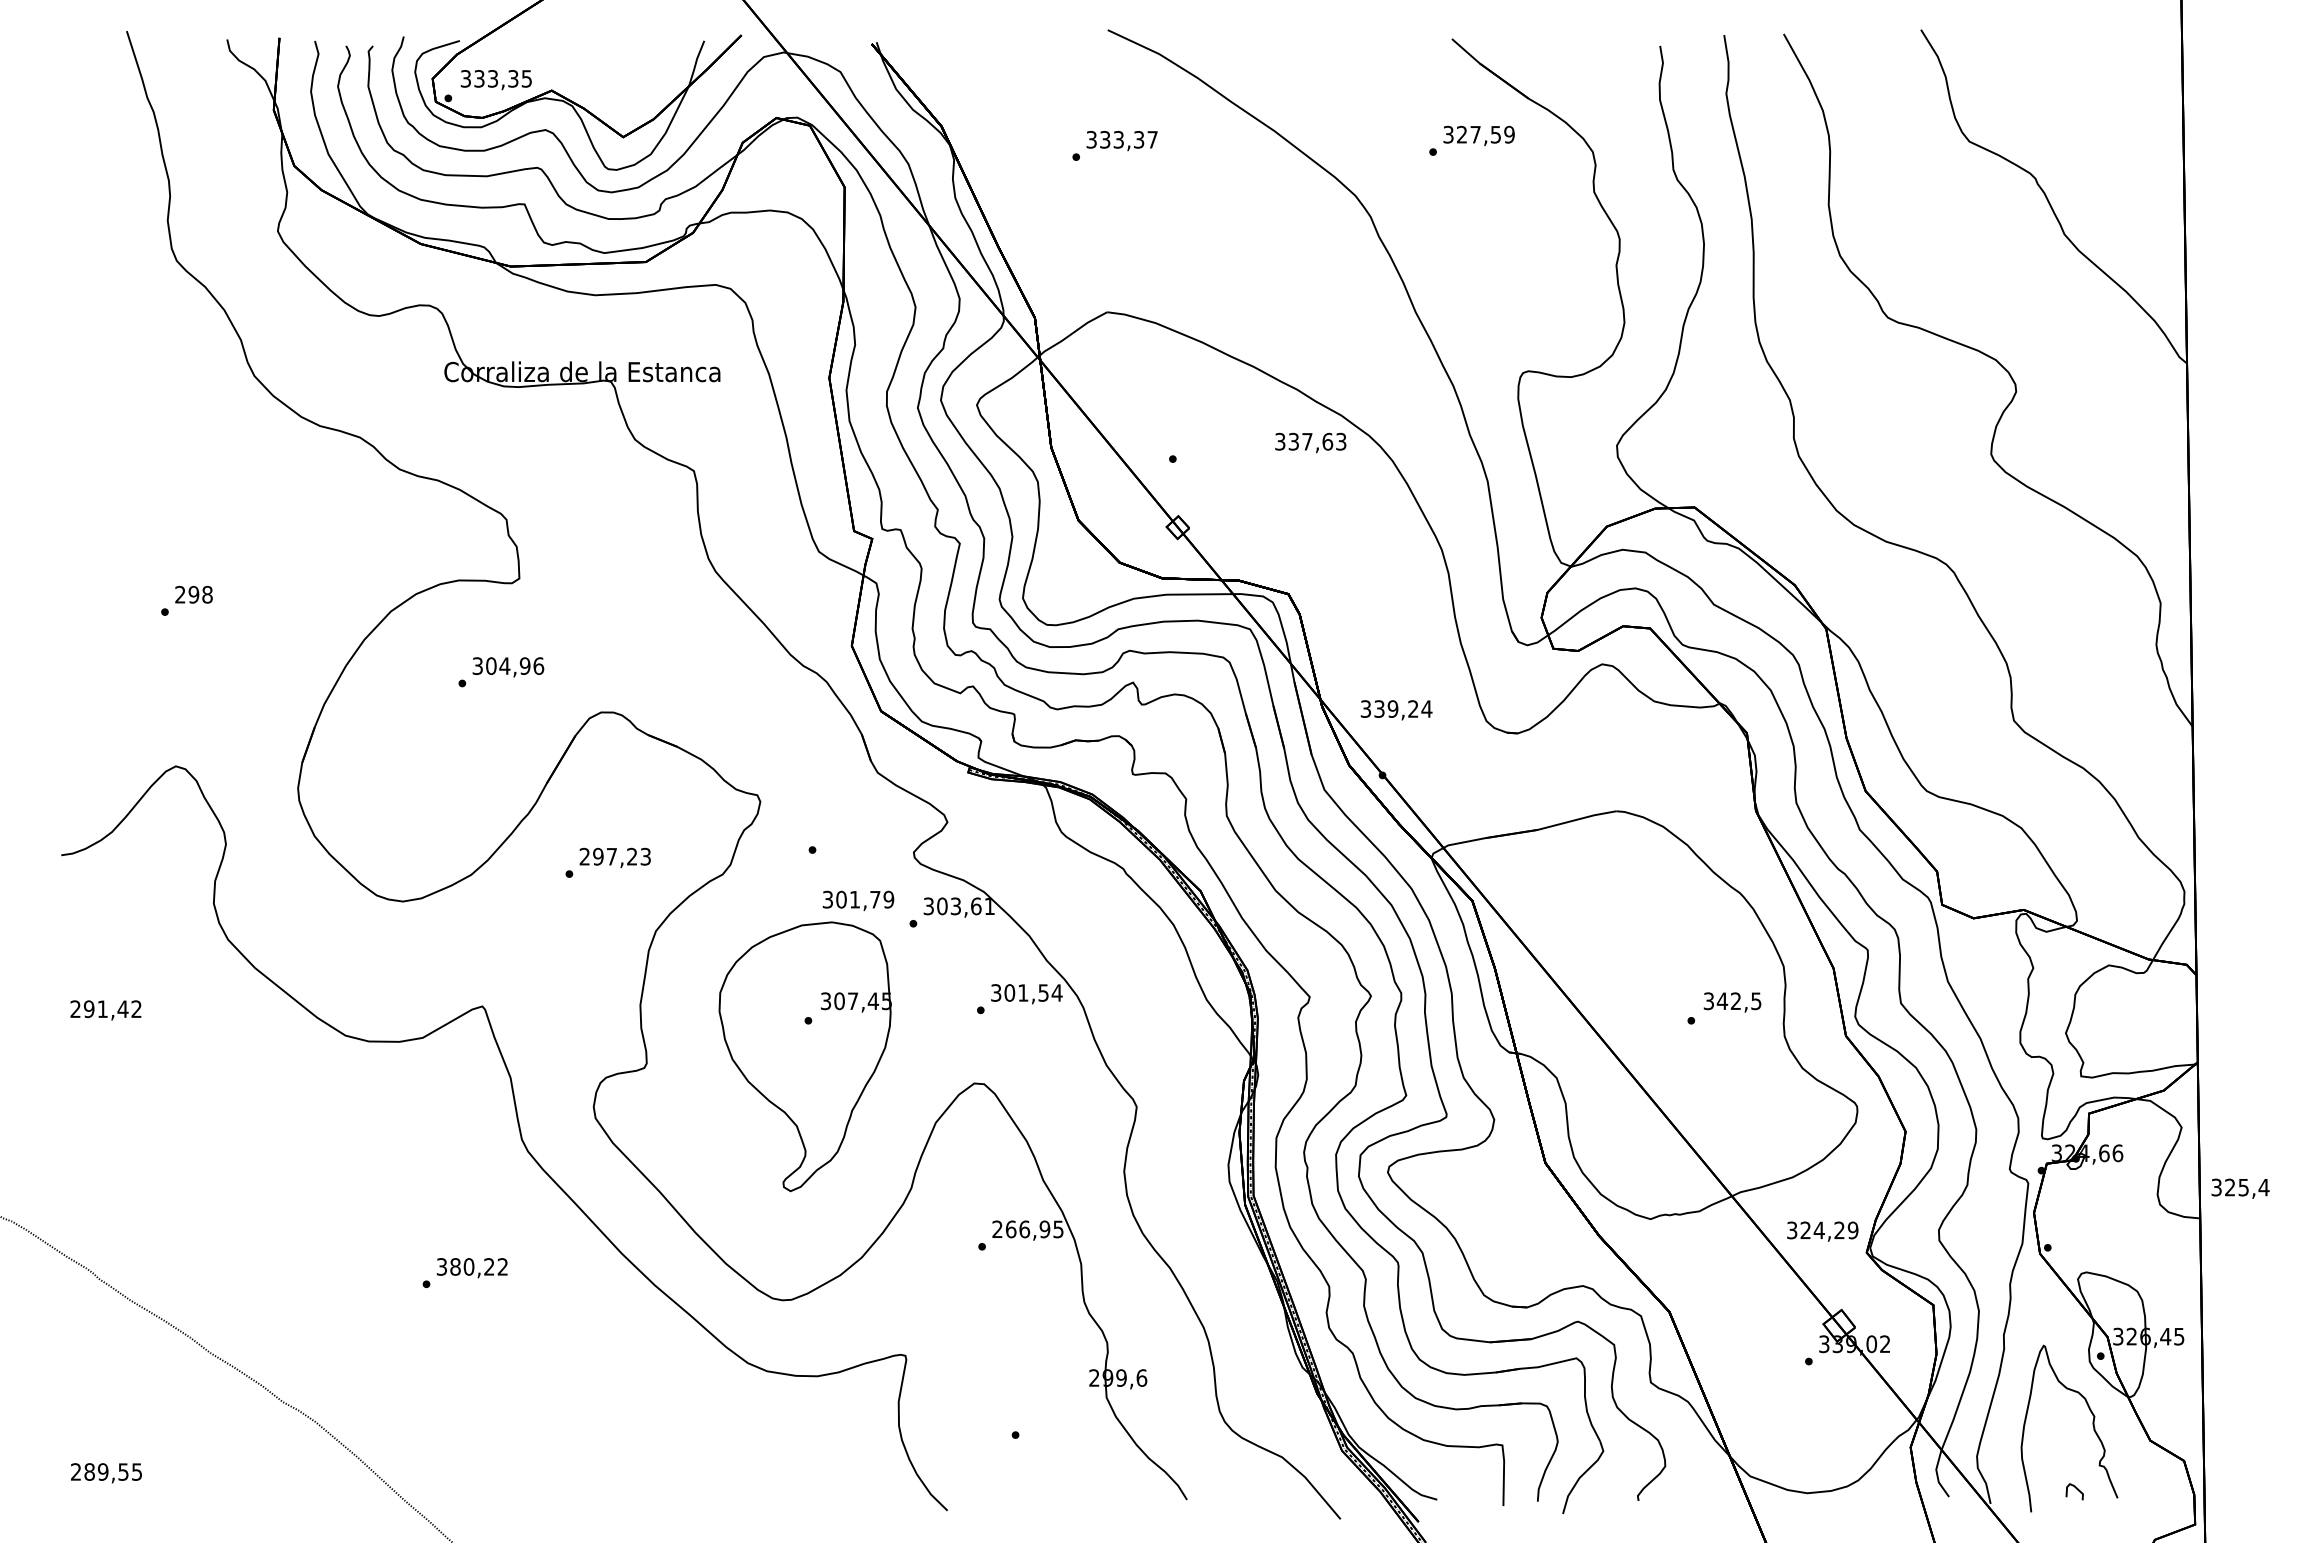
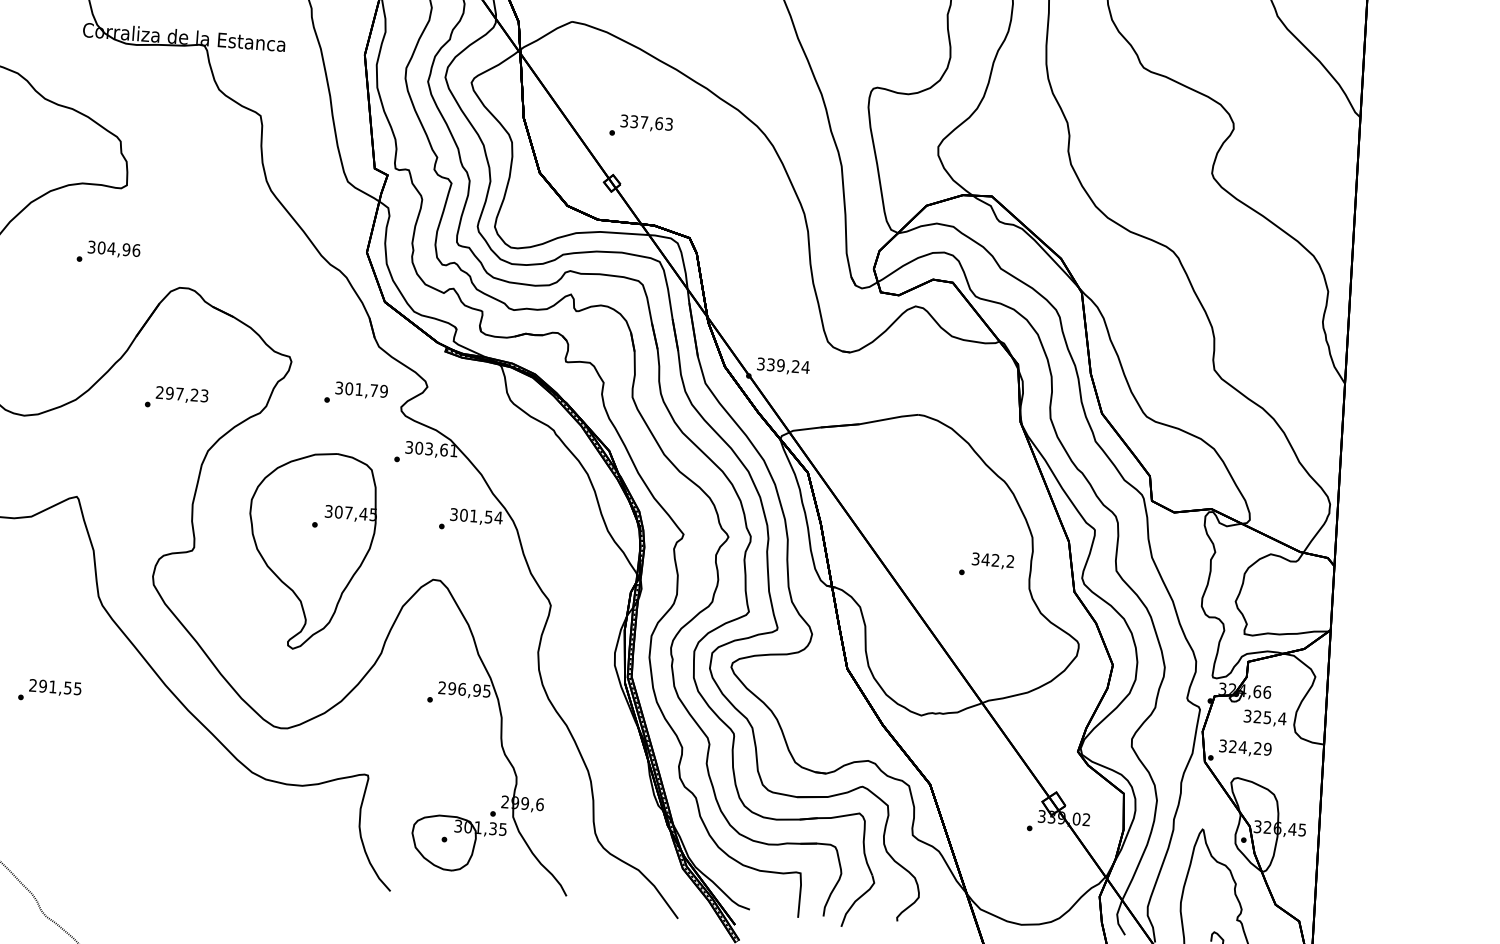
text: (1310, 442) -> (646, 123), moved
text: (1396, 710) -> (783, 366), moved
text: (858, 900) -> (361, 390), moved
text: (1756, 1001) -> (1010, 561), 342,5 -> 342,2
text: (2240, 1188) -> (1265, 718), moved
text: (1010, 1229) -> (451, 688), 266,95 -> 296,95
text: (1822, 1231) -> (1245, 748), moved
text: (471, 1266) -> (54, 686), 380,22 -> 291,55
part: (1034, 1434) -> (458, 840), added

